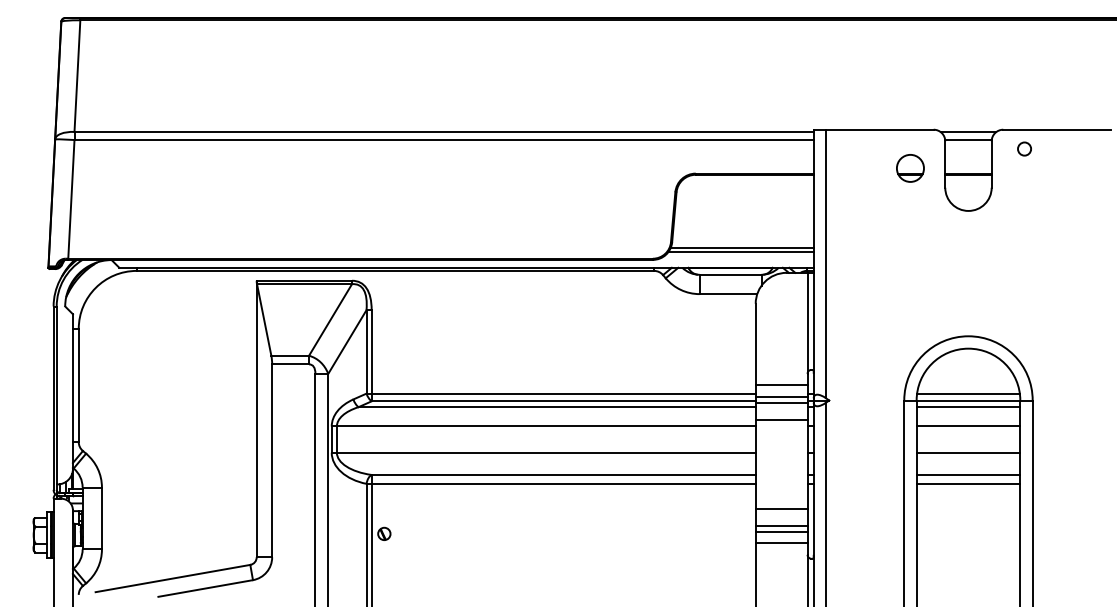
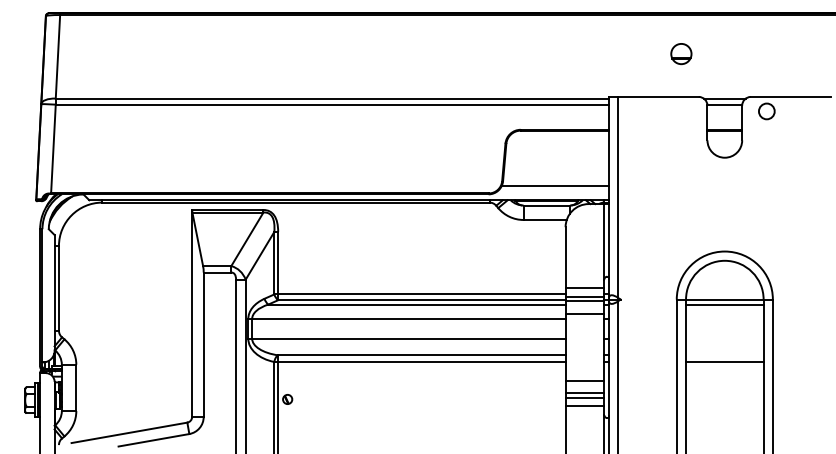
circle: (1024, 148) -> (766, 110), size x1.6
part: (910, 168) -> (681, 54), moved
line: (740, 251) -> (554, 188), removed
line: (968, 393) -> (724, 294), removed
line: (968, 426) -> (724, 319), removed
line: (968, 452) -> (724, 338), removed
line: (968, 474) -> (724, 354), removed

